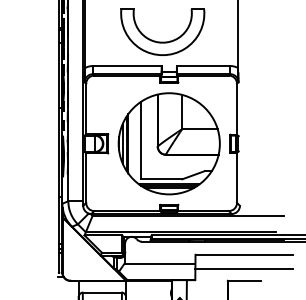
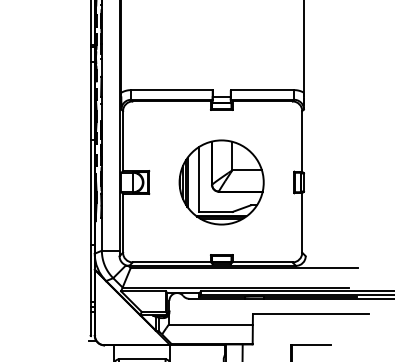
part: (162, 41) -> (213, 61), removed
part: (169, 143) -> (221, 182), size x0.7
line: (243, 269) -> (310, 331), removed

